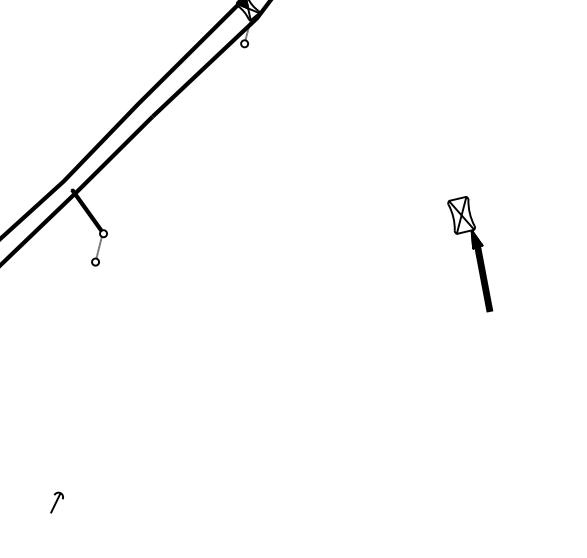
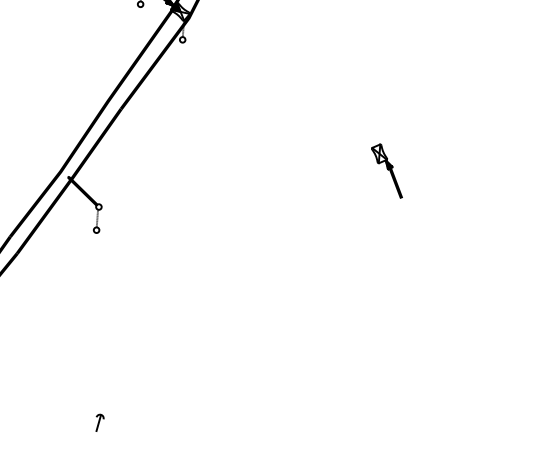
part: (469, 251) -> (386, 170), size x0.62

